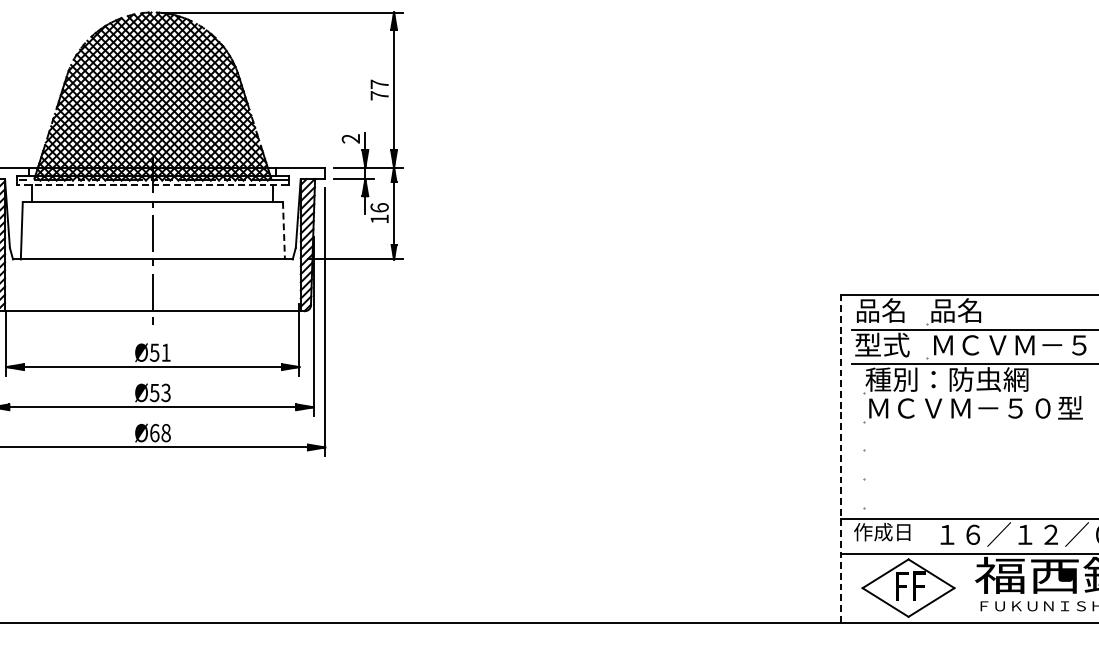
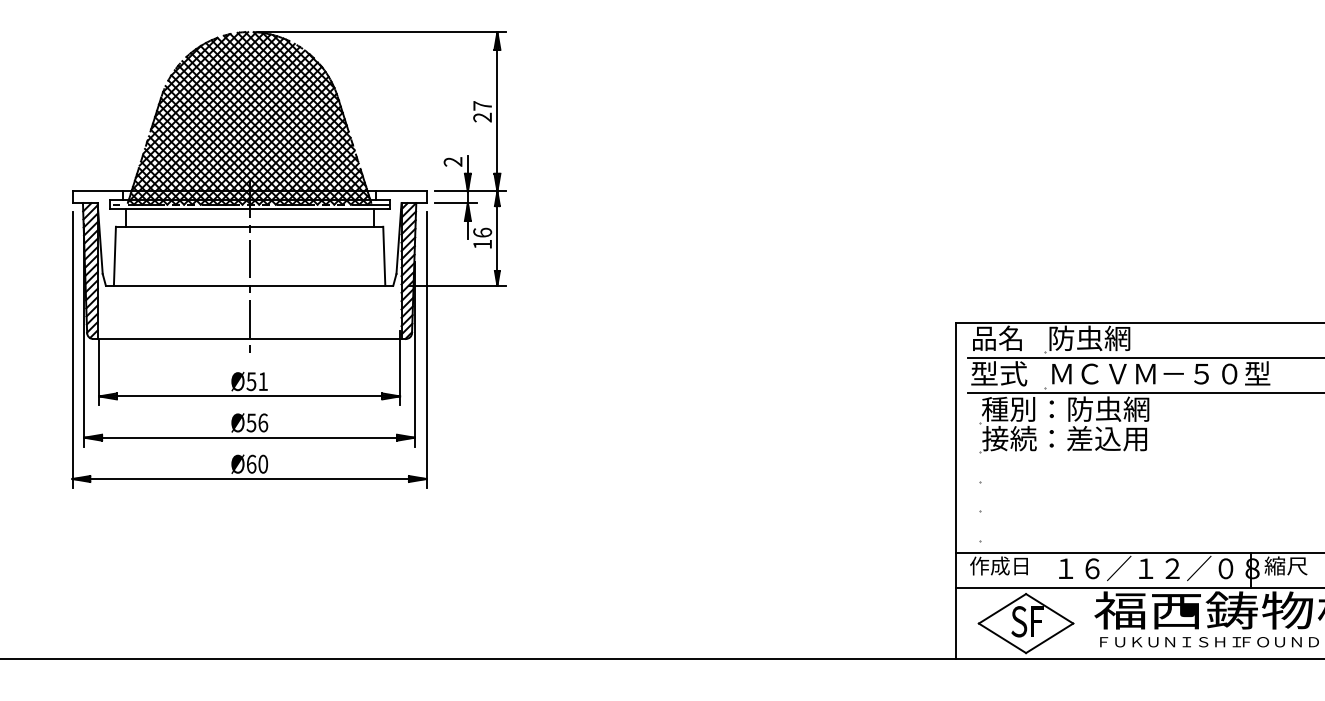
text: (379, 95) -> (482, 117), 77 -> 27
line: (151, 185) -> (248, 209), dashed -> solid
line: (284, 230) -> (384, 256), dashed -> solid
text: (970, 310) -> (1089, 338), 品名 -> 防虫網
text: (166, 392) -> (263, 422), Ø53 -> Ø56
text: (974, 408) -> (1093, 438), ＭＣＶＭ－５０型 -> 接続：差込用
text: (166, 433) -> (263, 464), Ø68 -> Ø60
line: (840, 458) -> (956, 490), dashed -> solid
text: (902, 586) -> (1019, 621), F -> S

